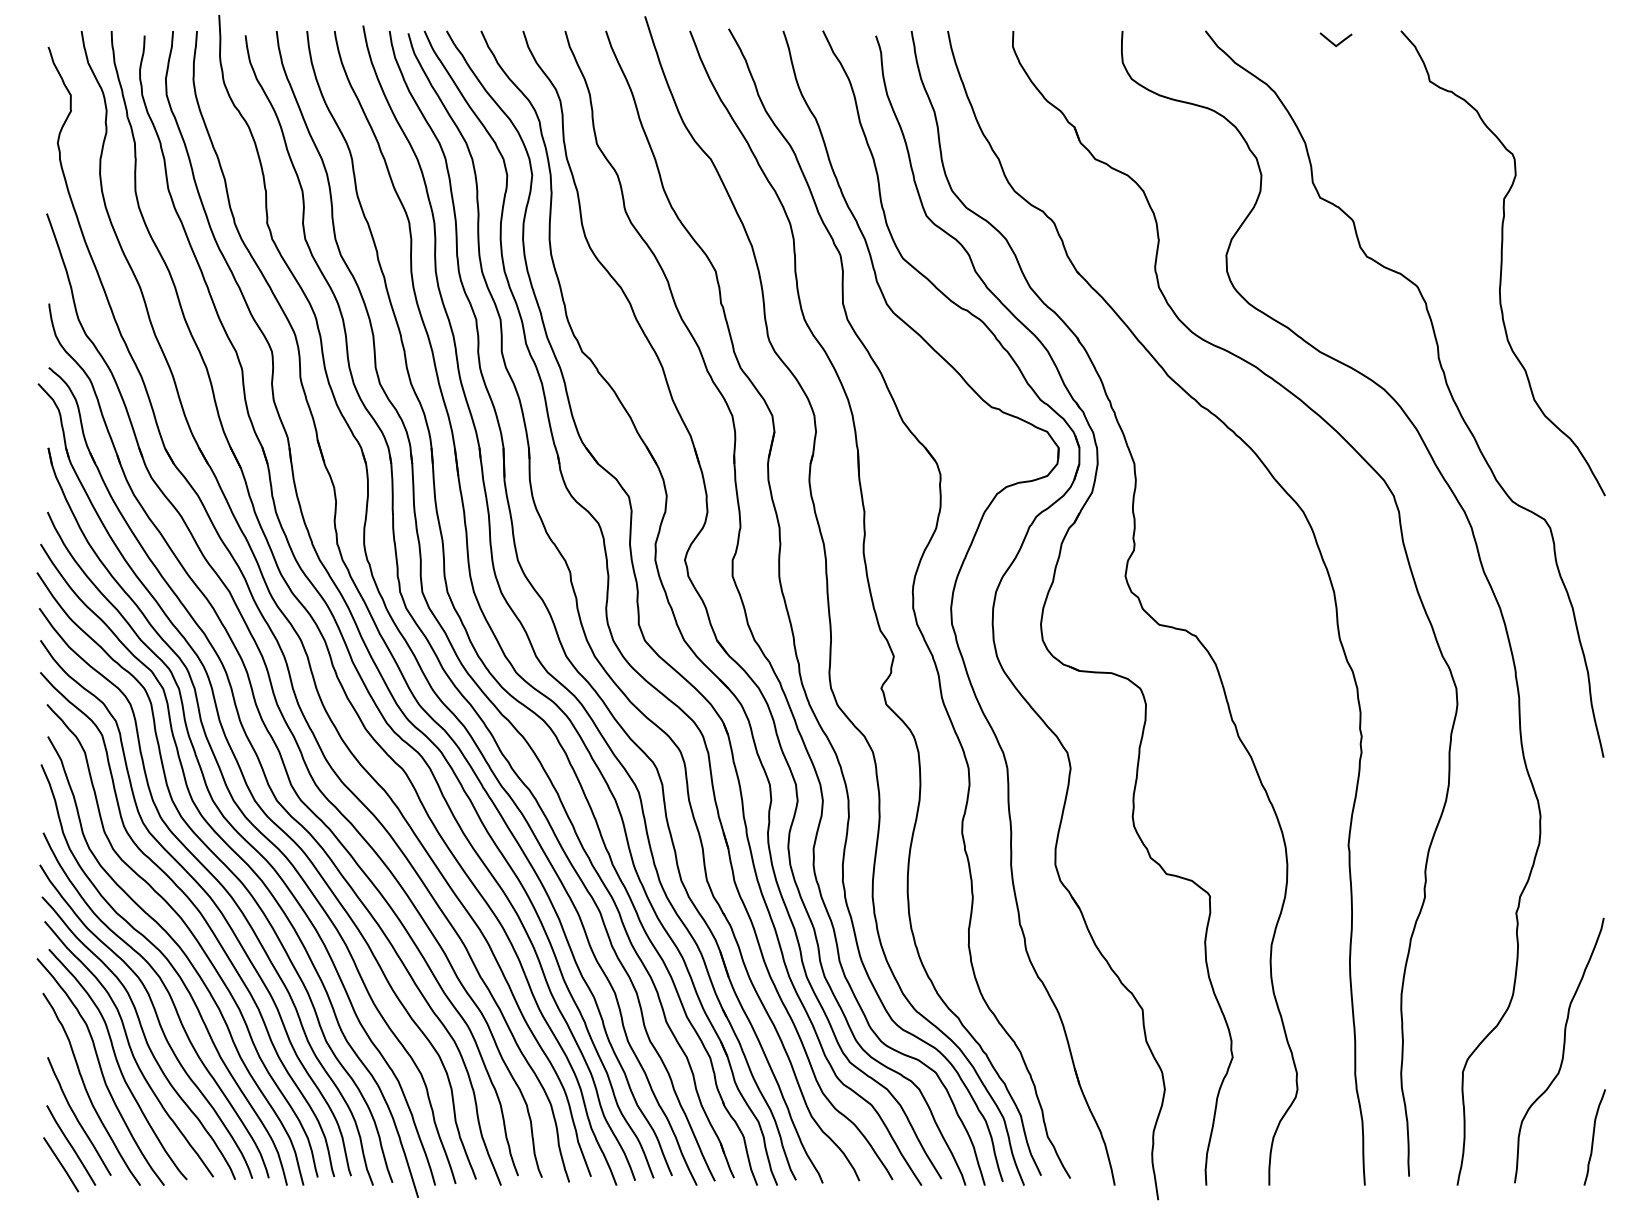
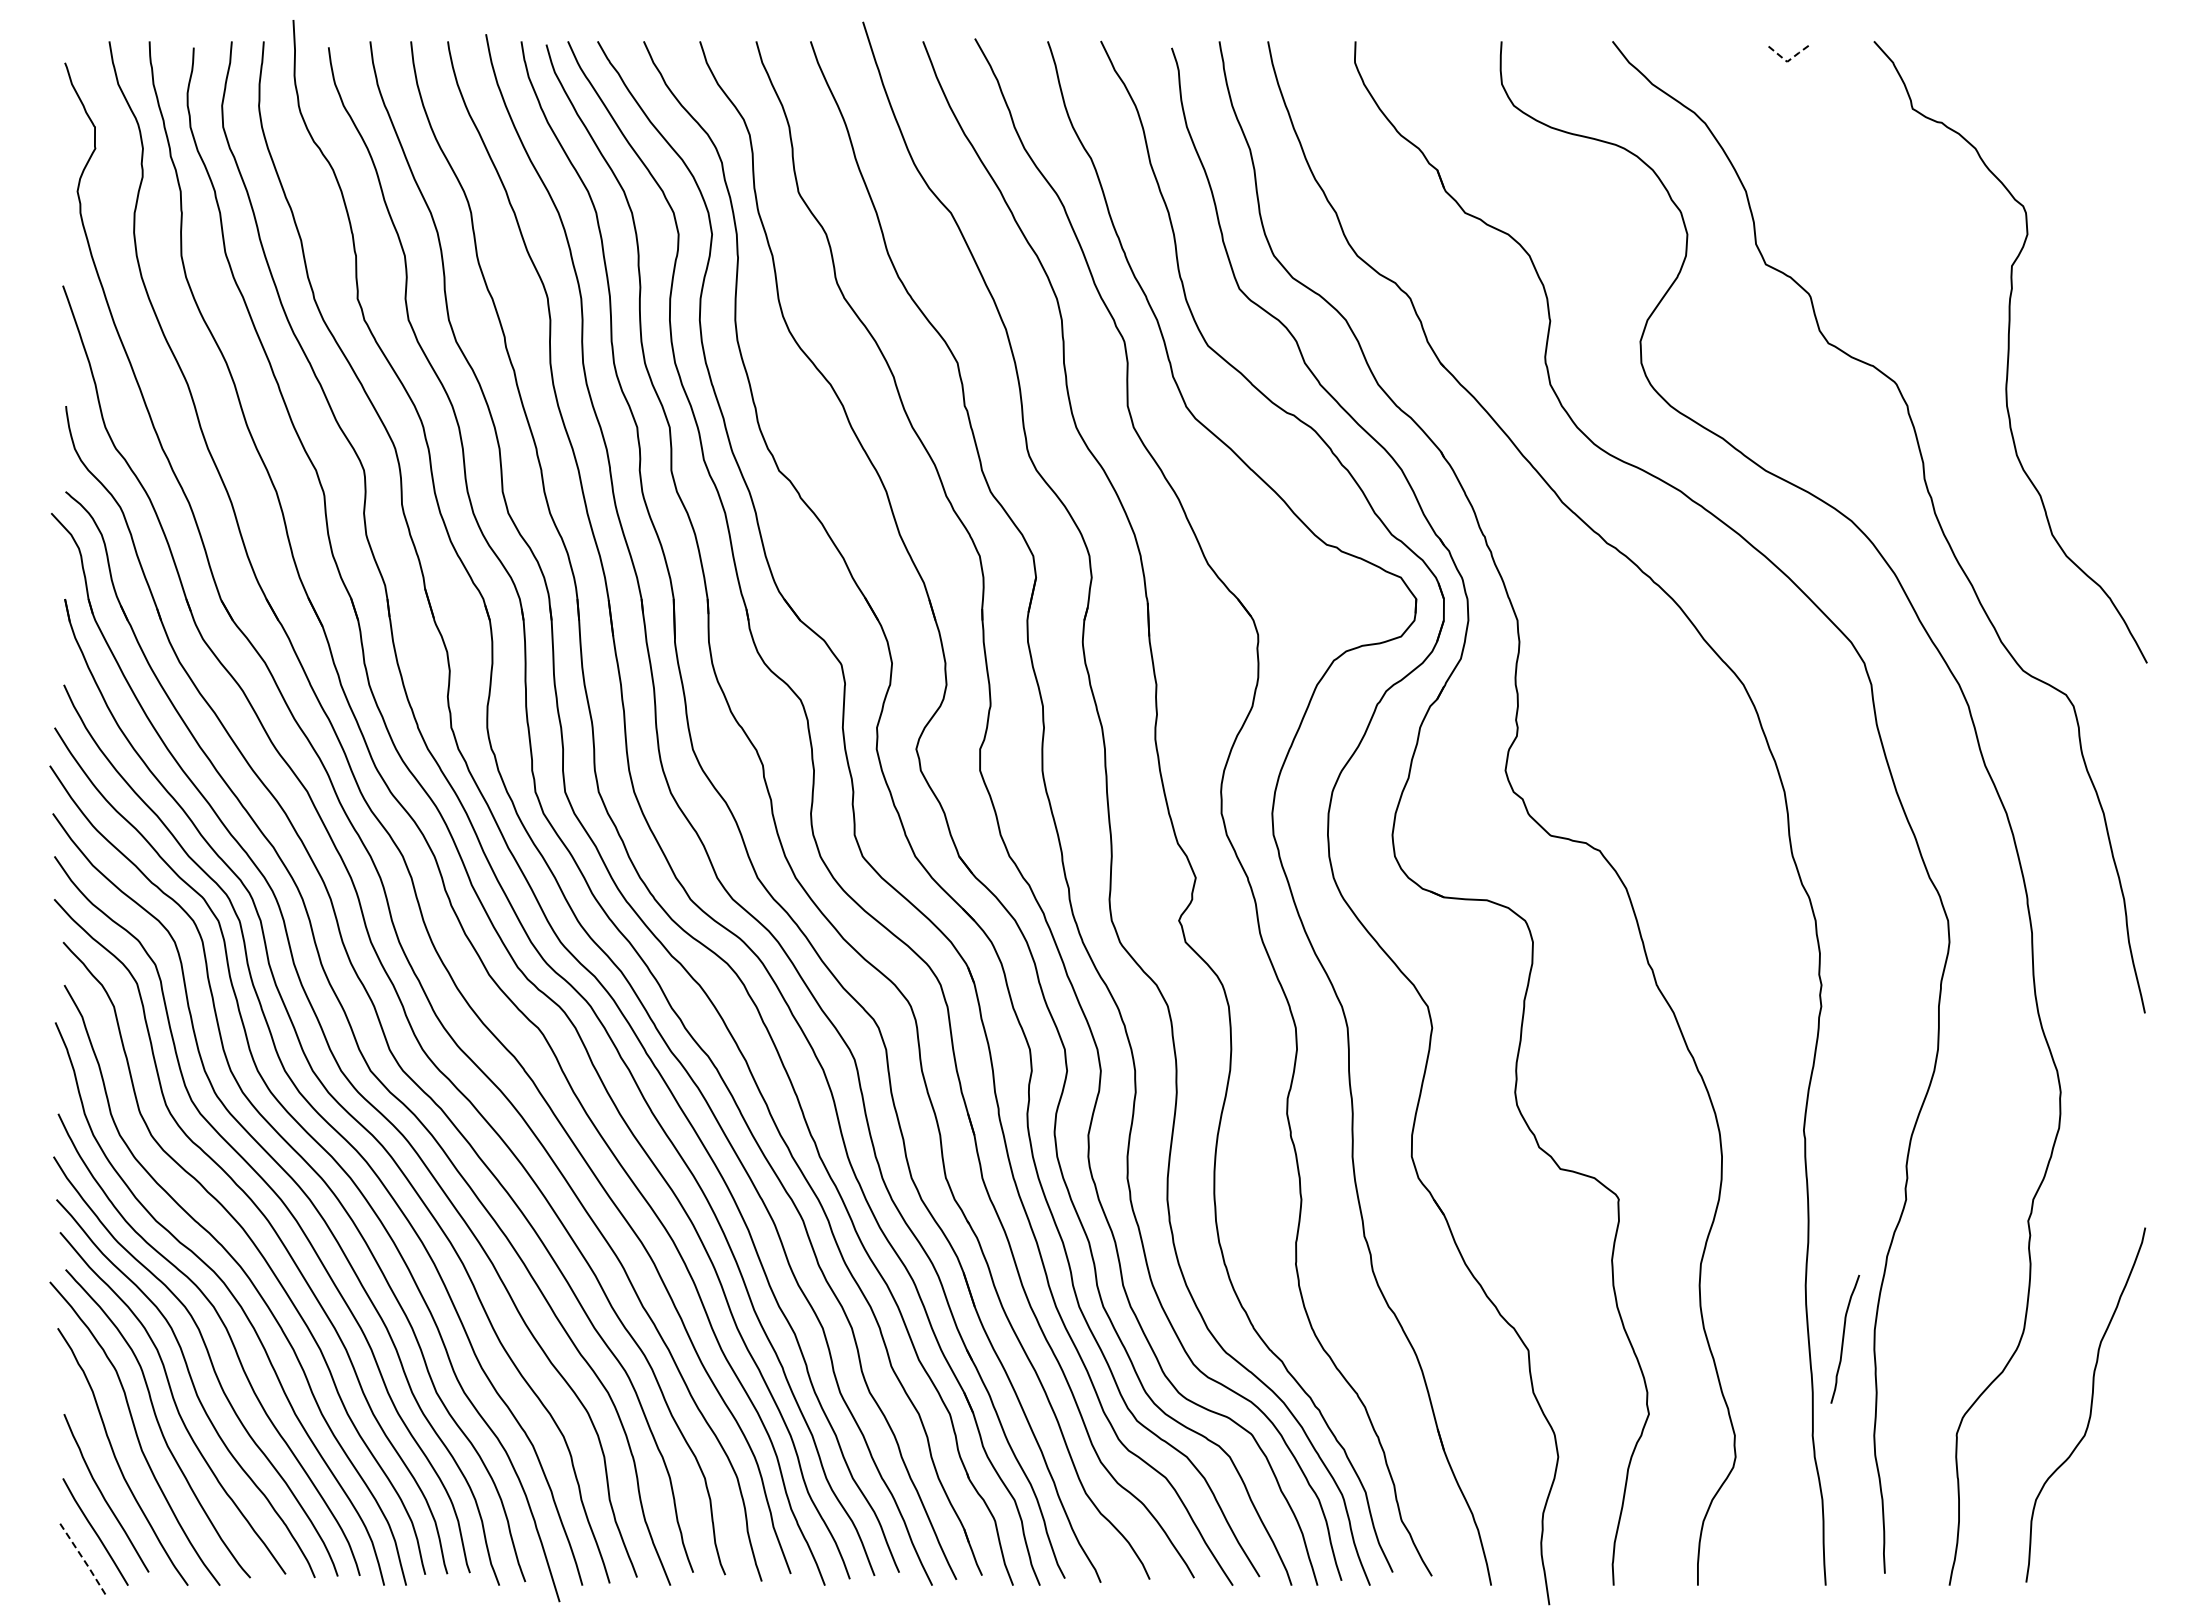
line: (1336, 45) -> (1787, 61), solid -> dashed
curve: (1594, 1136) -> (1844, 1338), moved
line: (61, 1164) -> (82, 1557), solid -> dashed

